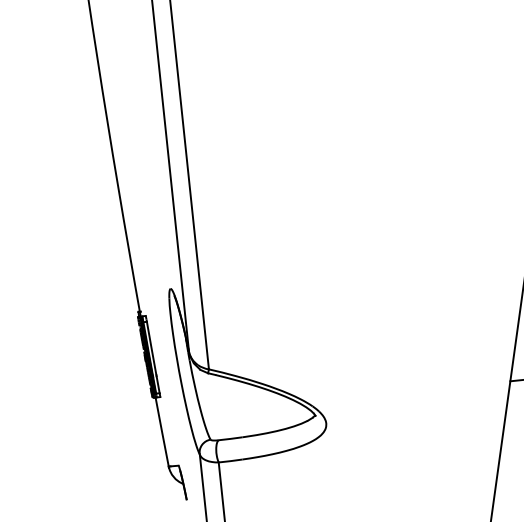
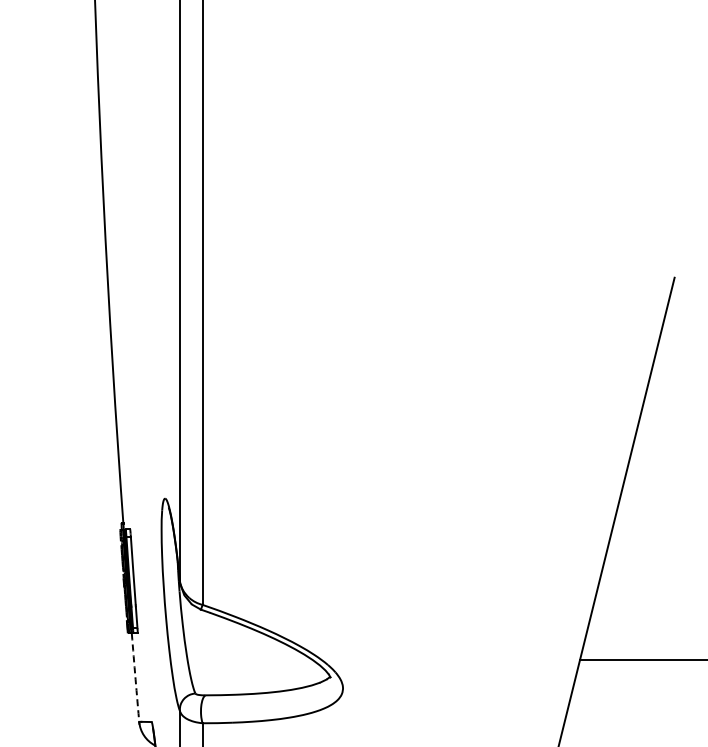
arc: (162, 433) -> (135, 679), solid -> dashed

